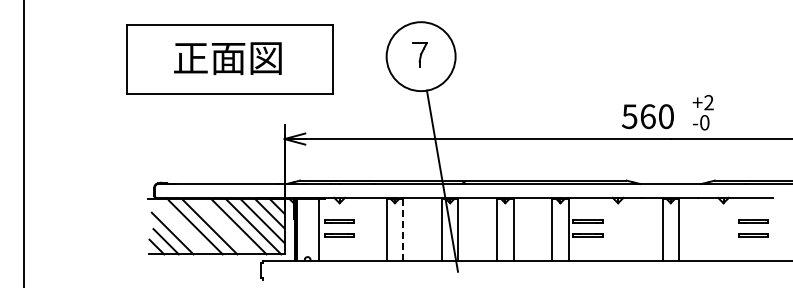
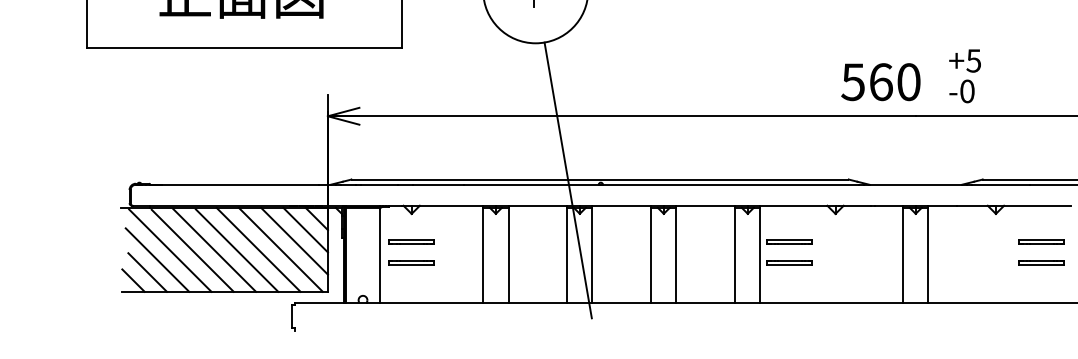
text: (708, 102) -> (973, 60), +2 -> +5
line: (181, 227) -> (170, 250), added
line: (224, 227) -> (236, 250), added
line: (403, 229) -> (508, 253), dashed -> solid

